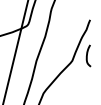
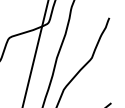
curve: (88, 55) -> (107, 52), removed

